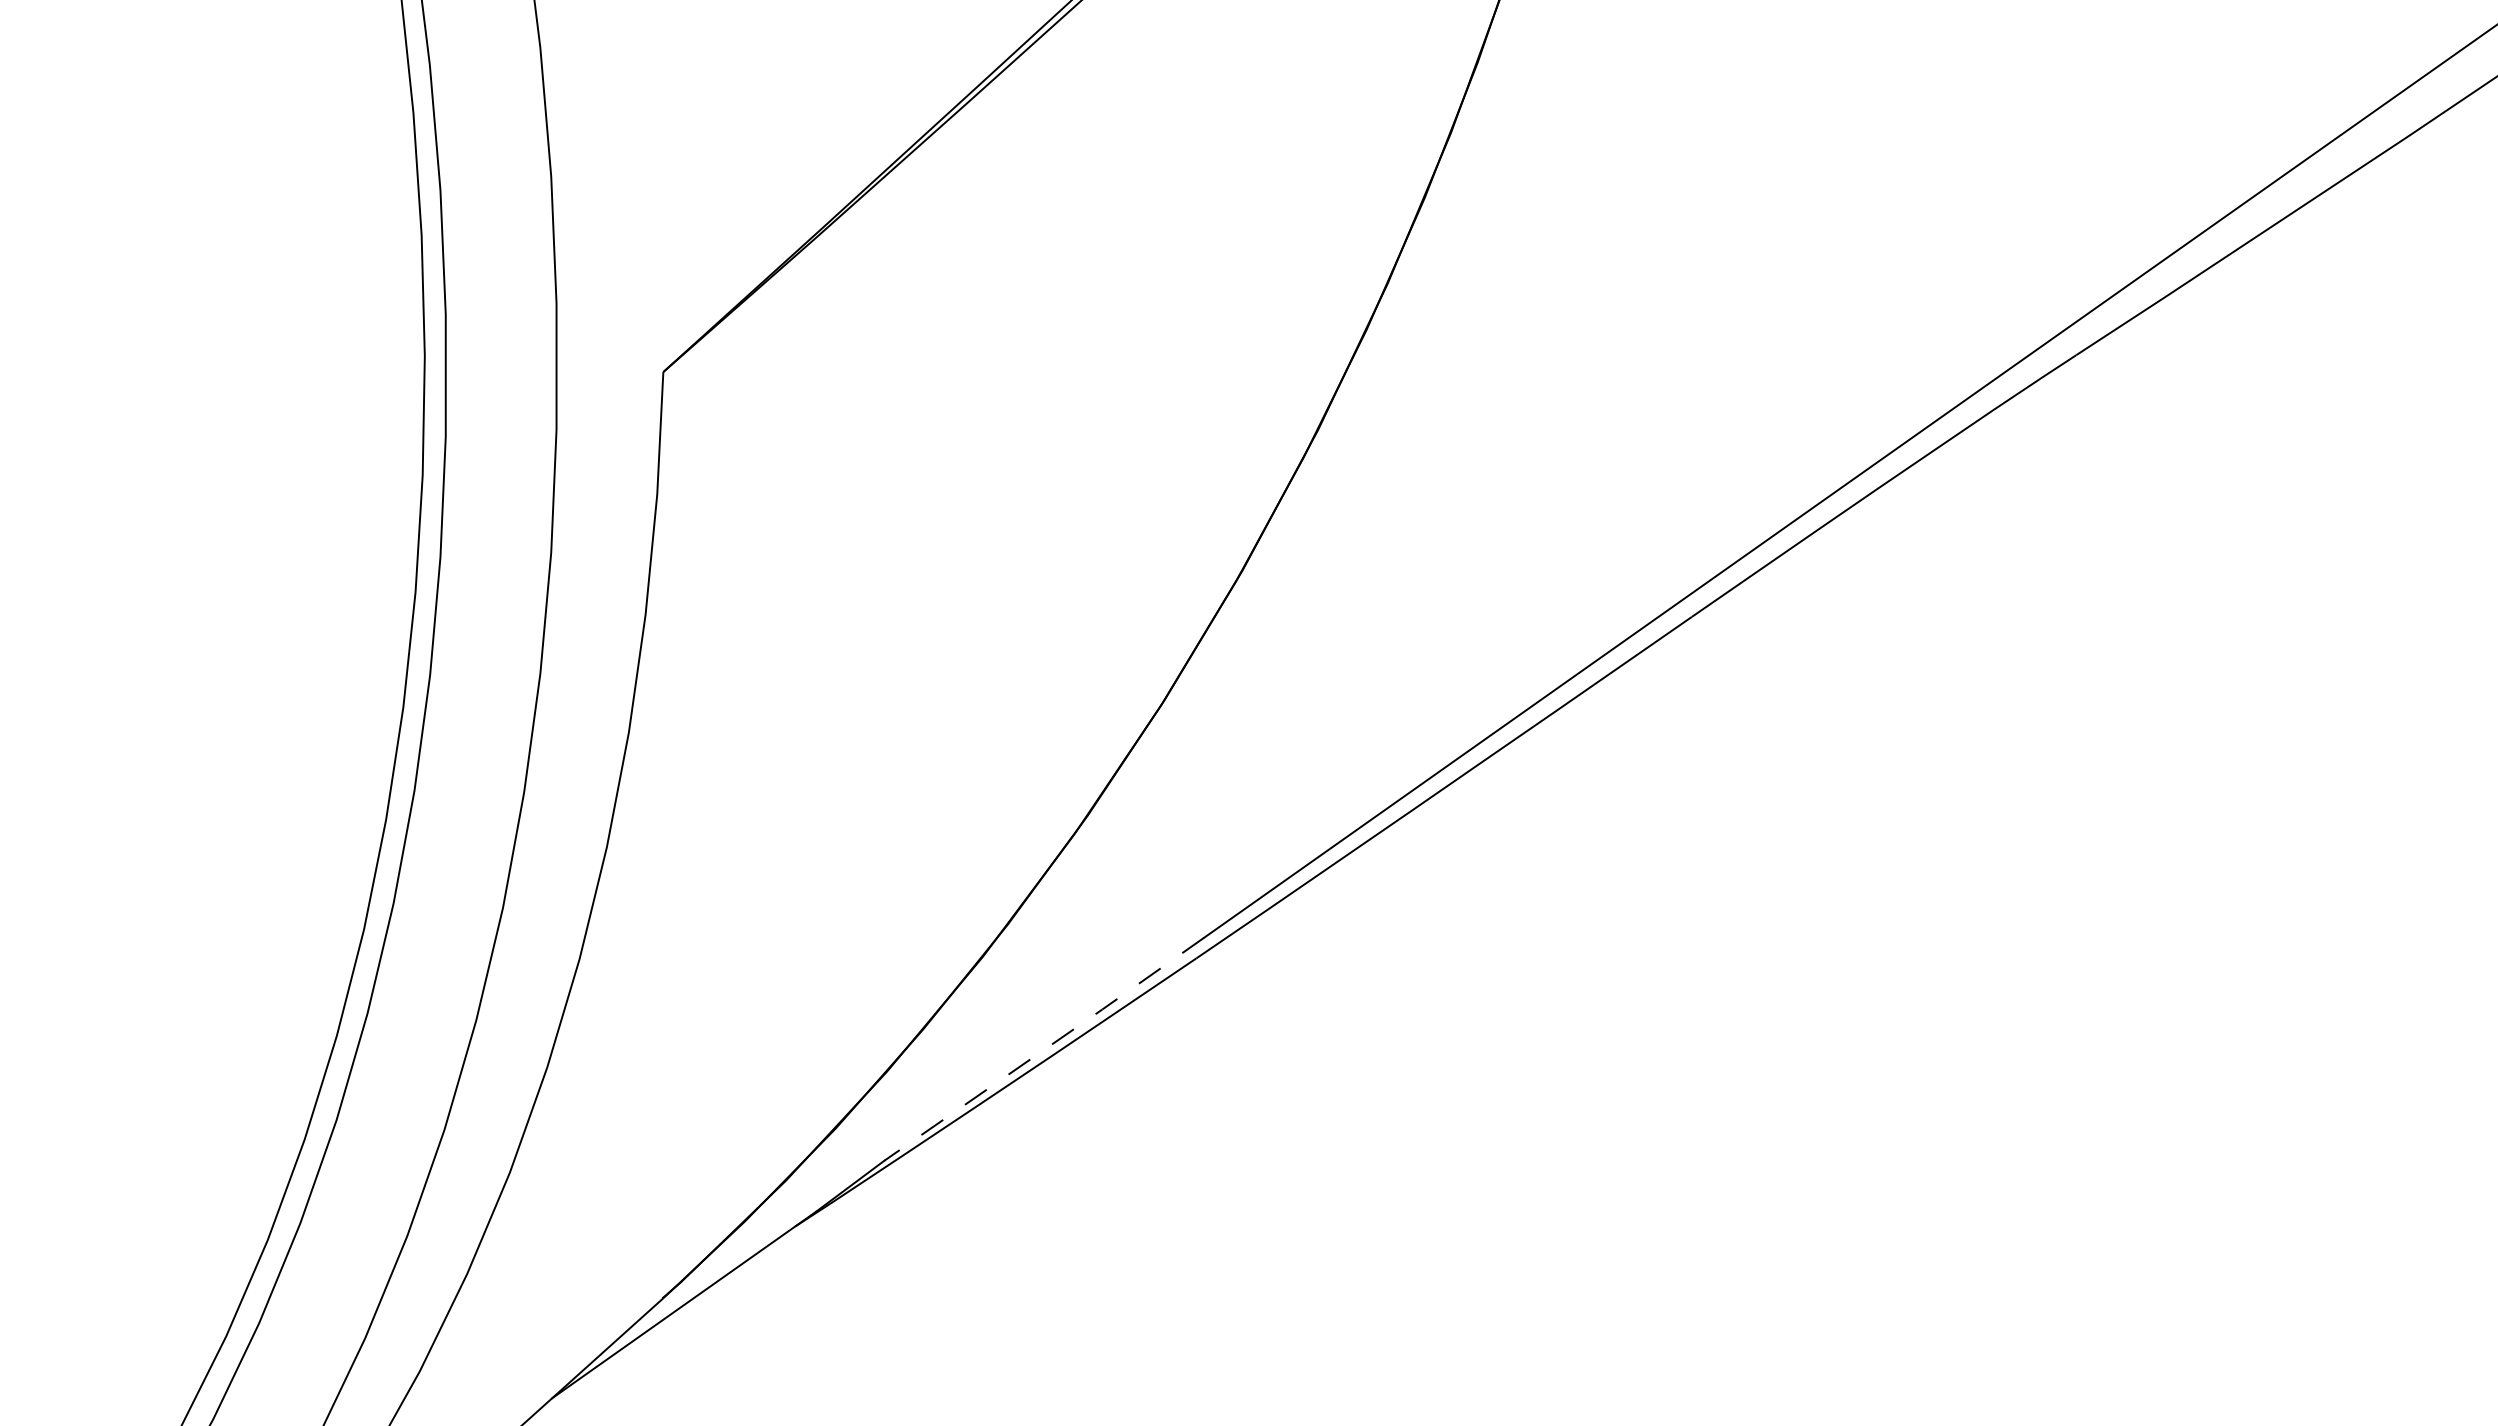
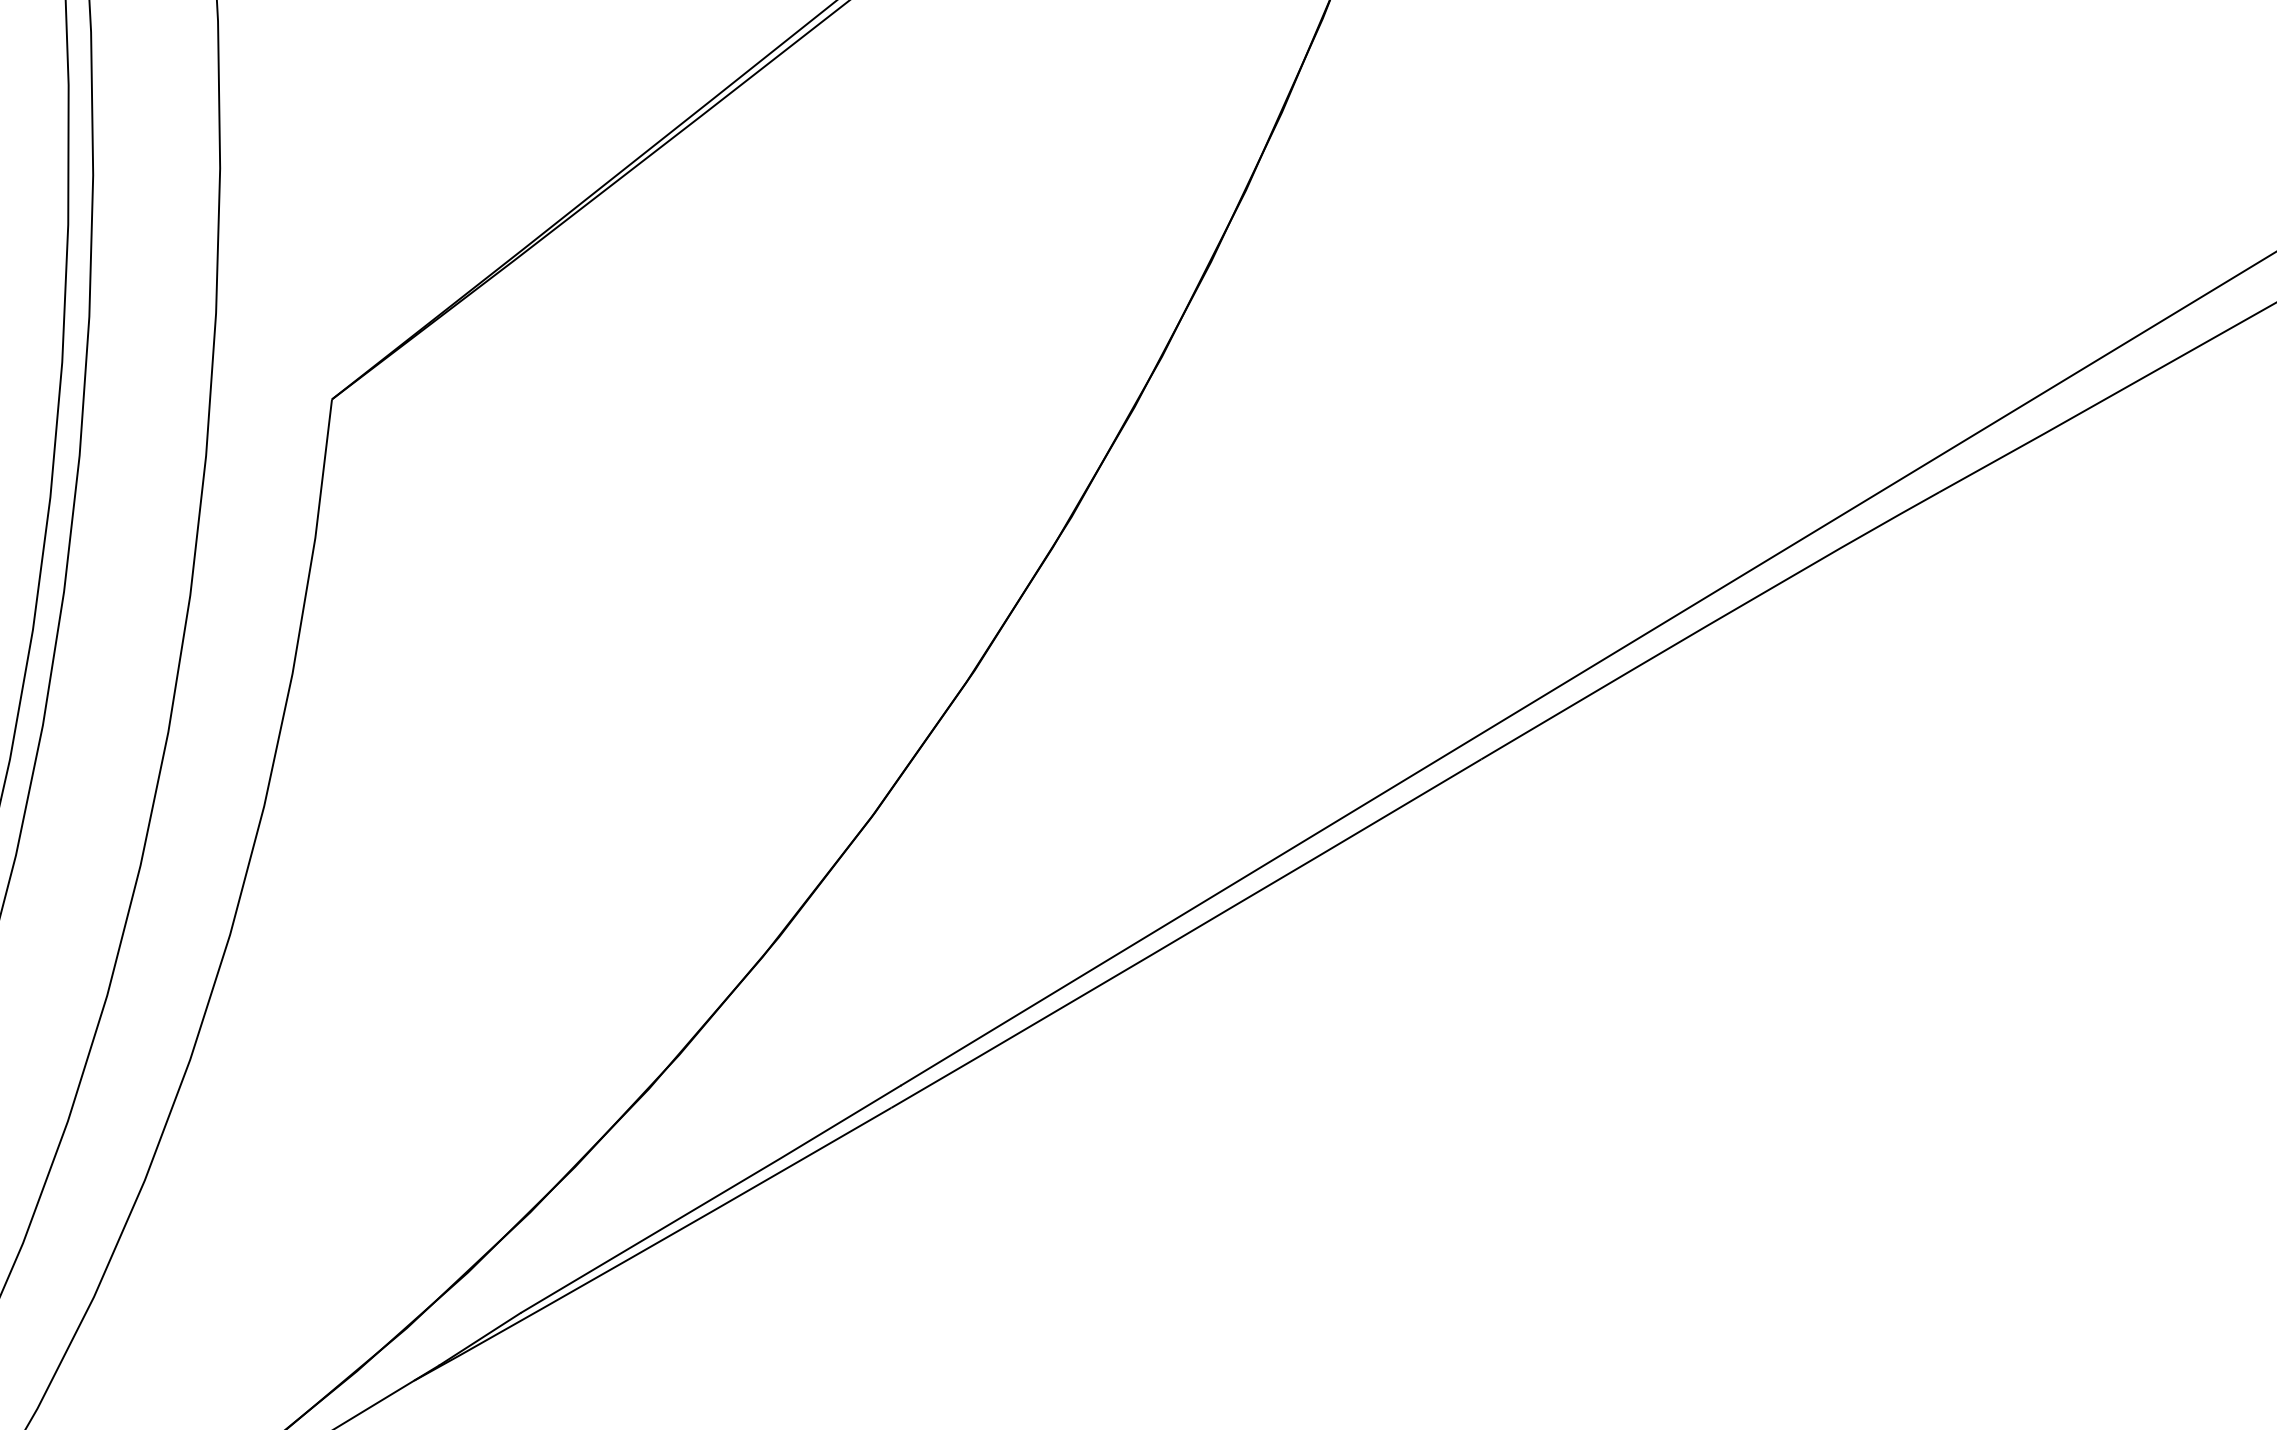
line: (1045, 1049) -> (712, 1199), dashed -> solid

